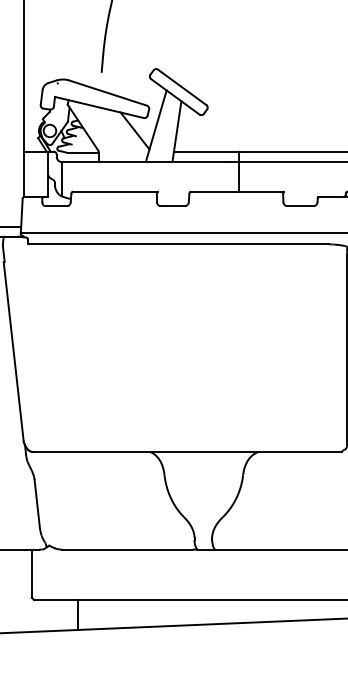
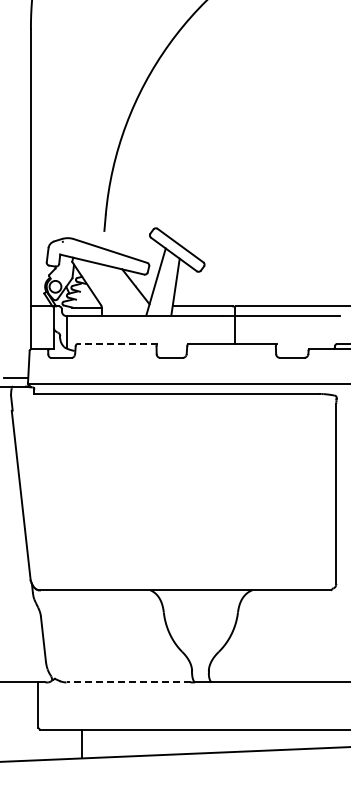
line: (115, 192) -> (117, 344), solid -> dashed
line: (127, 549) -> (128, 682), solid -> dashed

